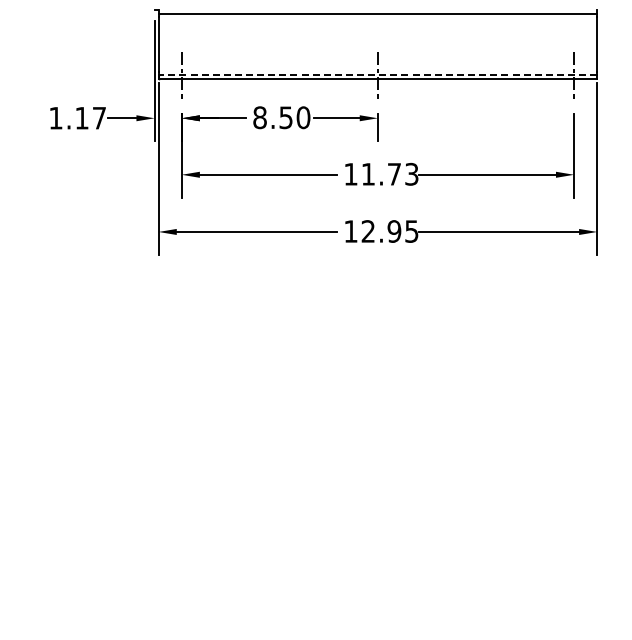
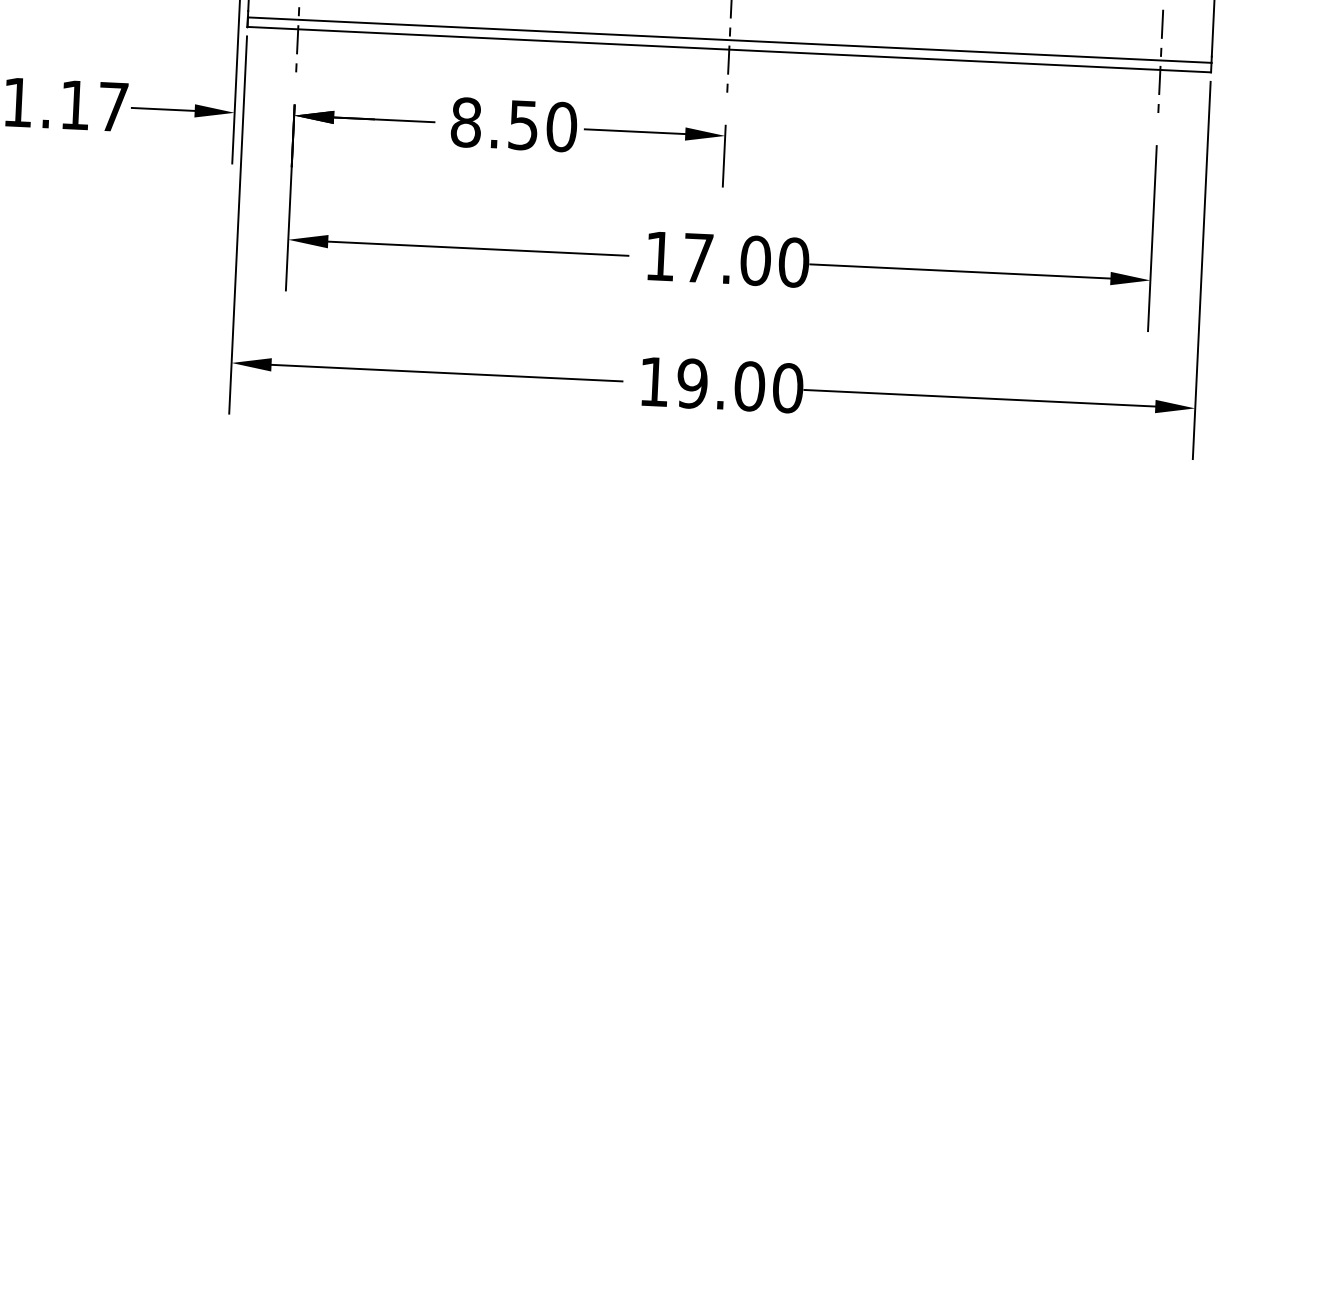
line: (377, 74) -> (728, 39), dashed -> solid
text: (390, 173) -> (747, 258), 11.73 -> 17.00
text: (389, 231) -> (738, 385), 12.95 -> 19.00

